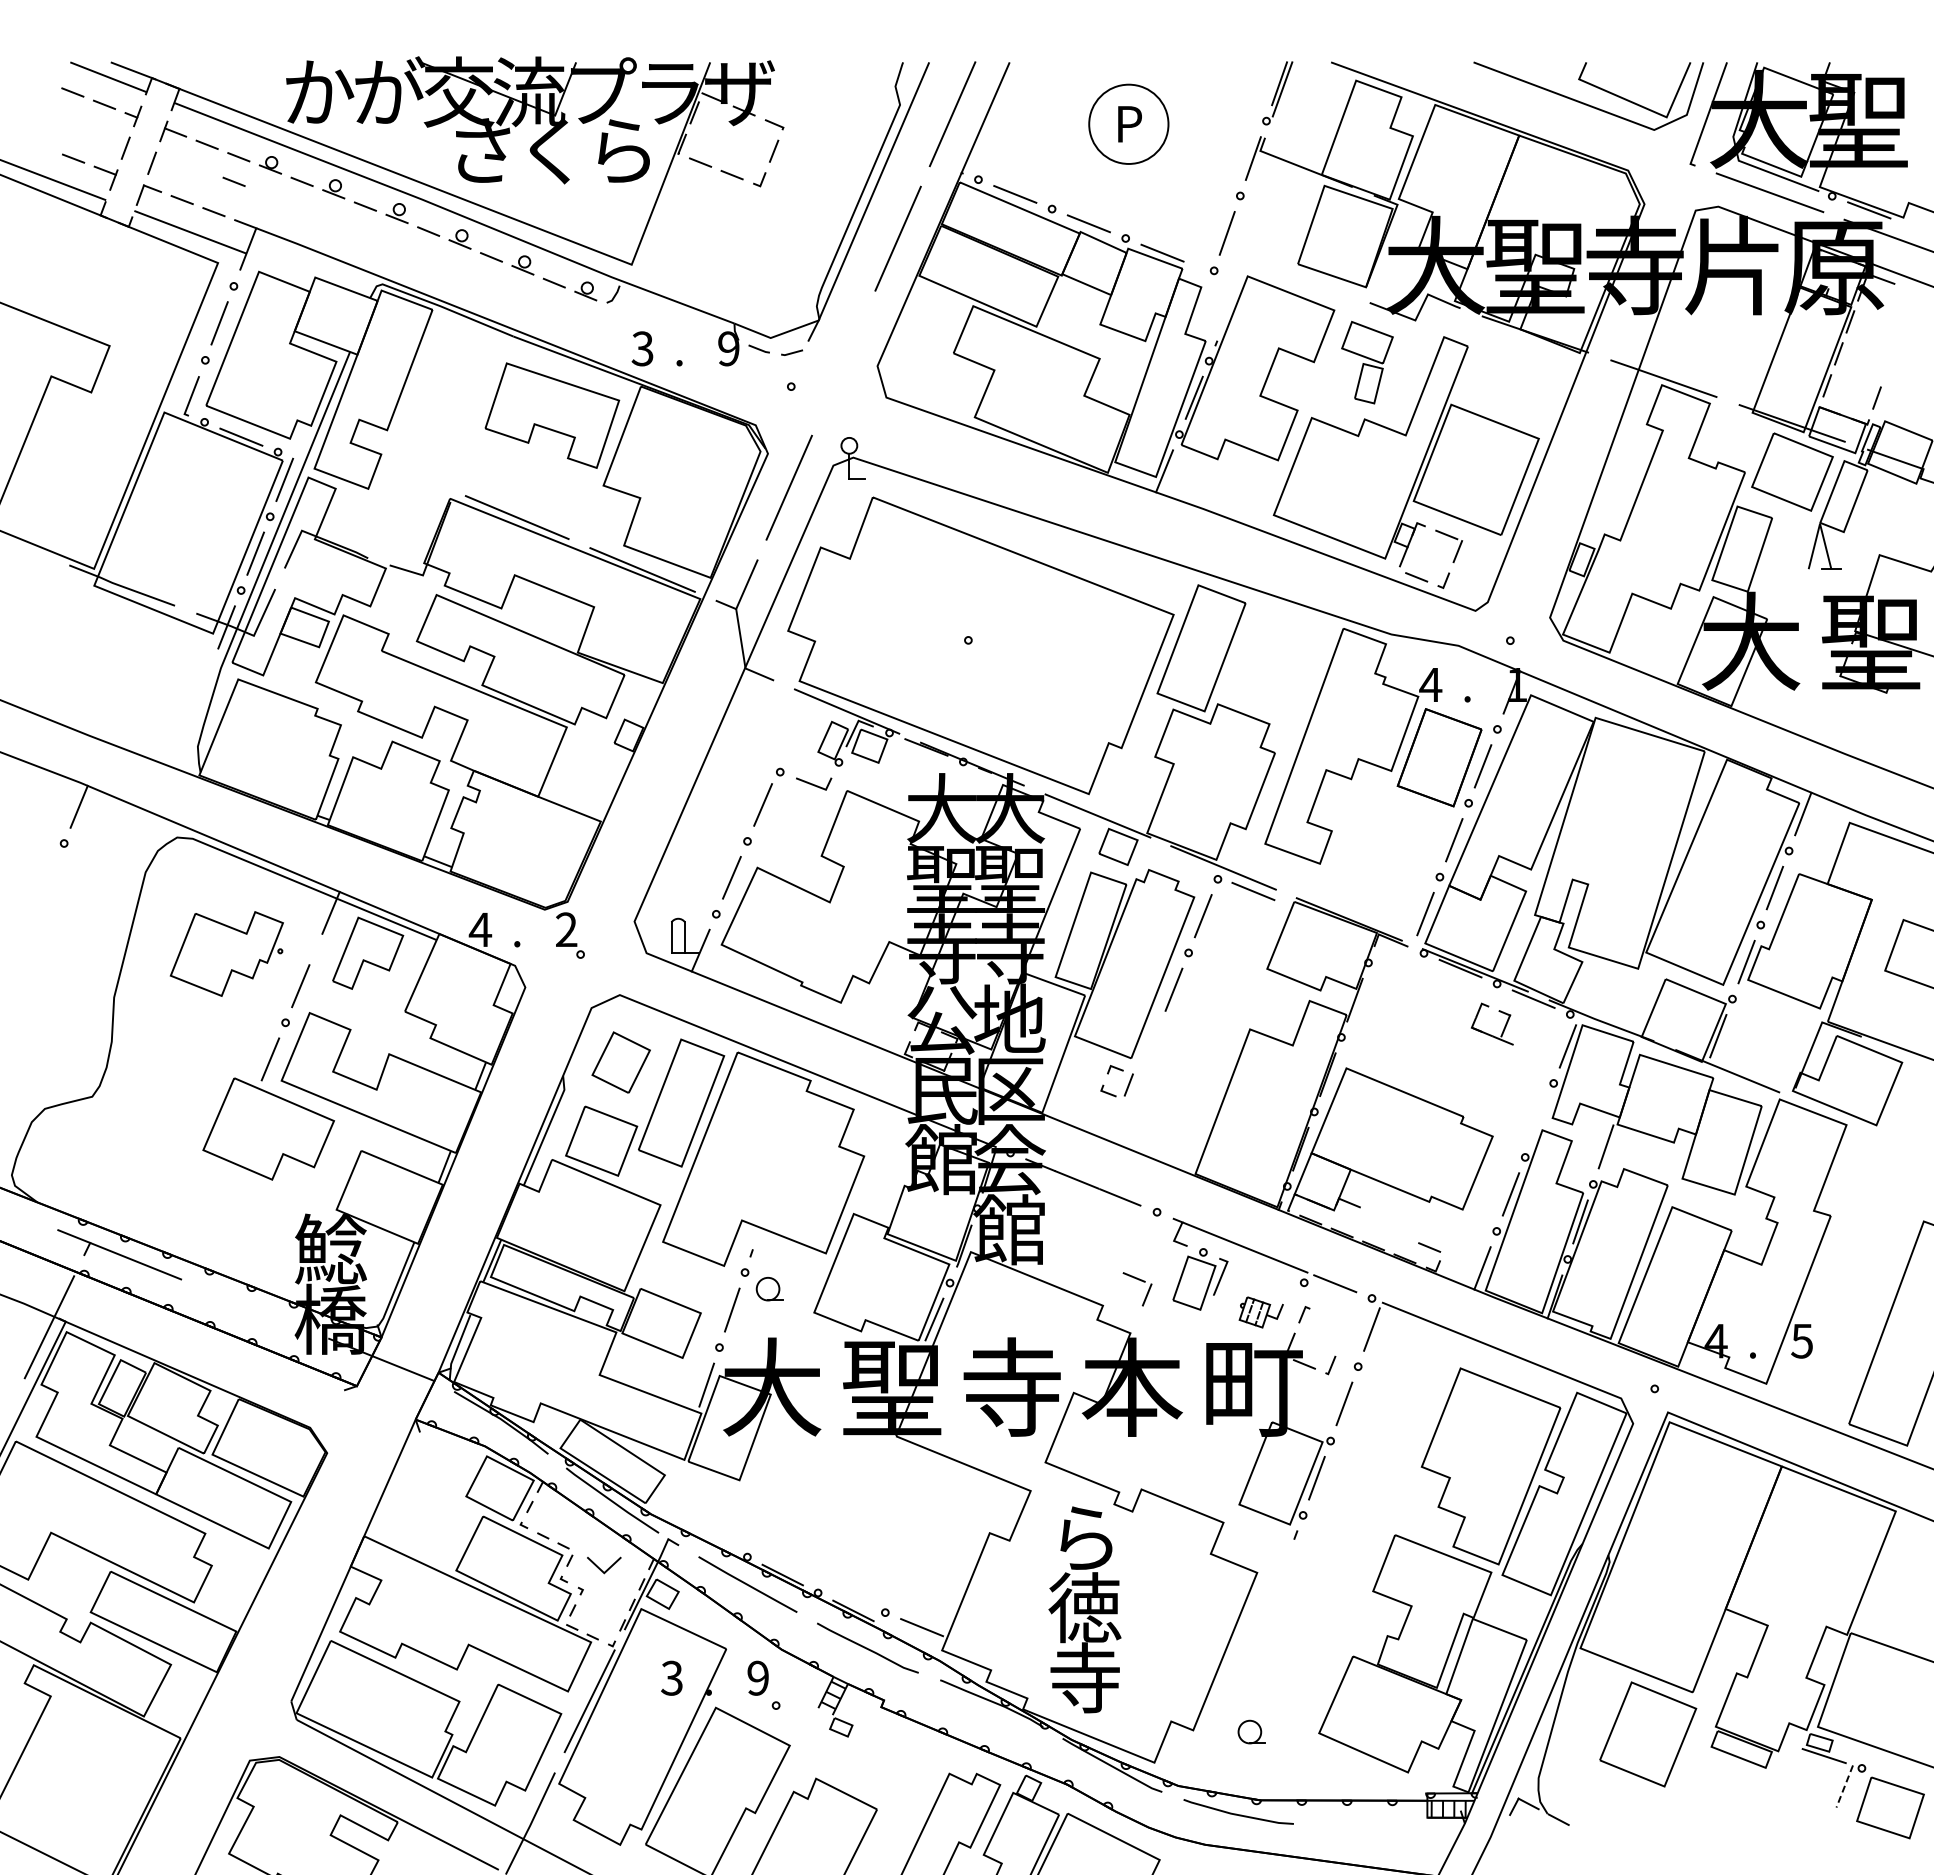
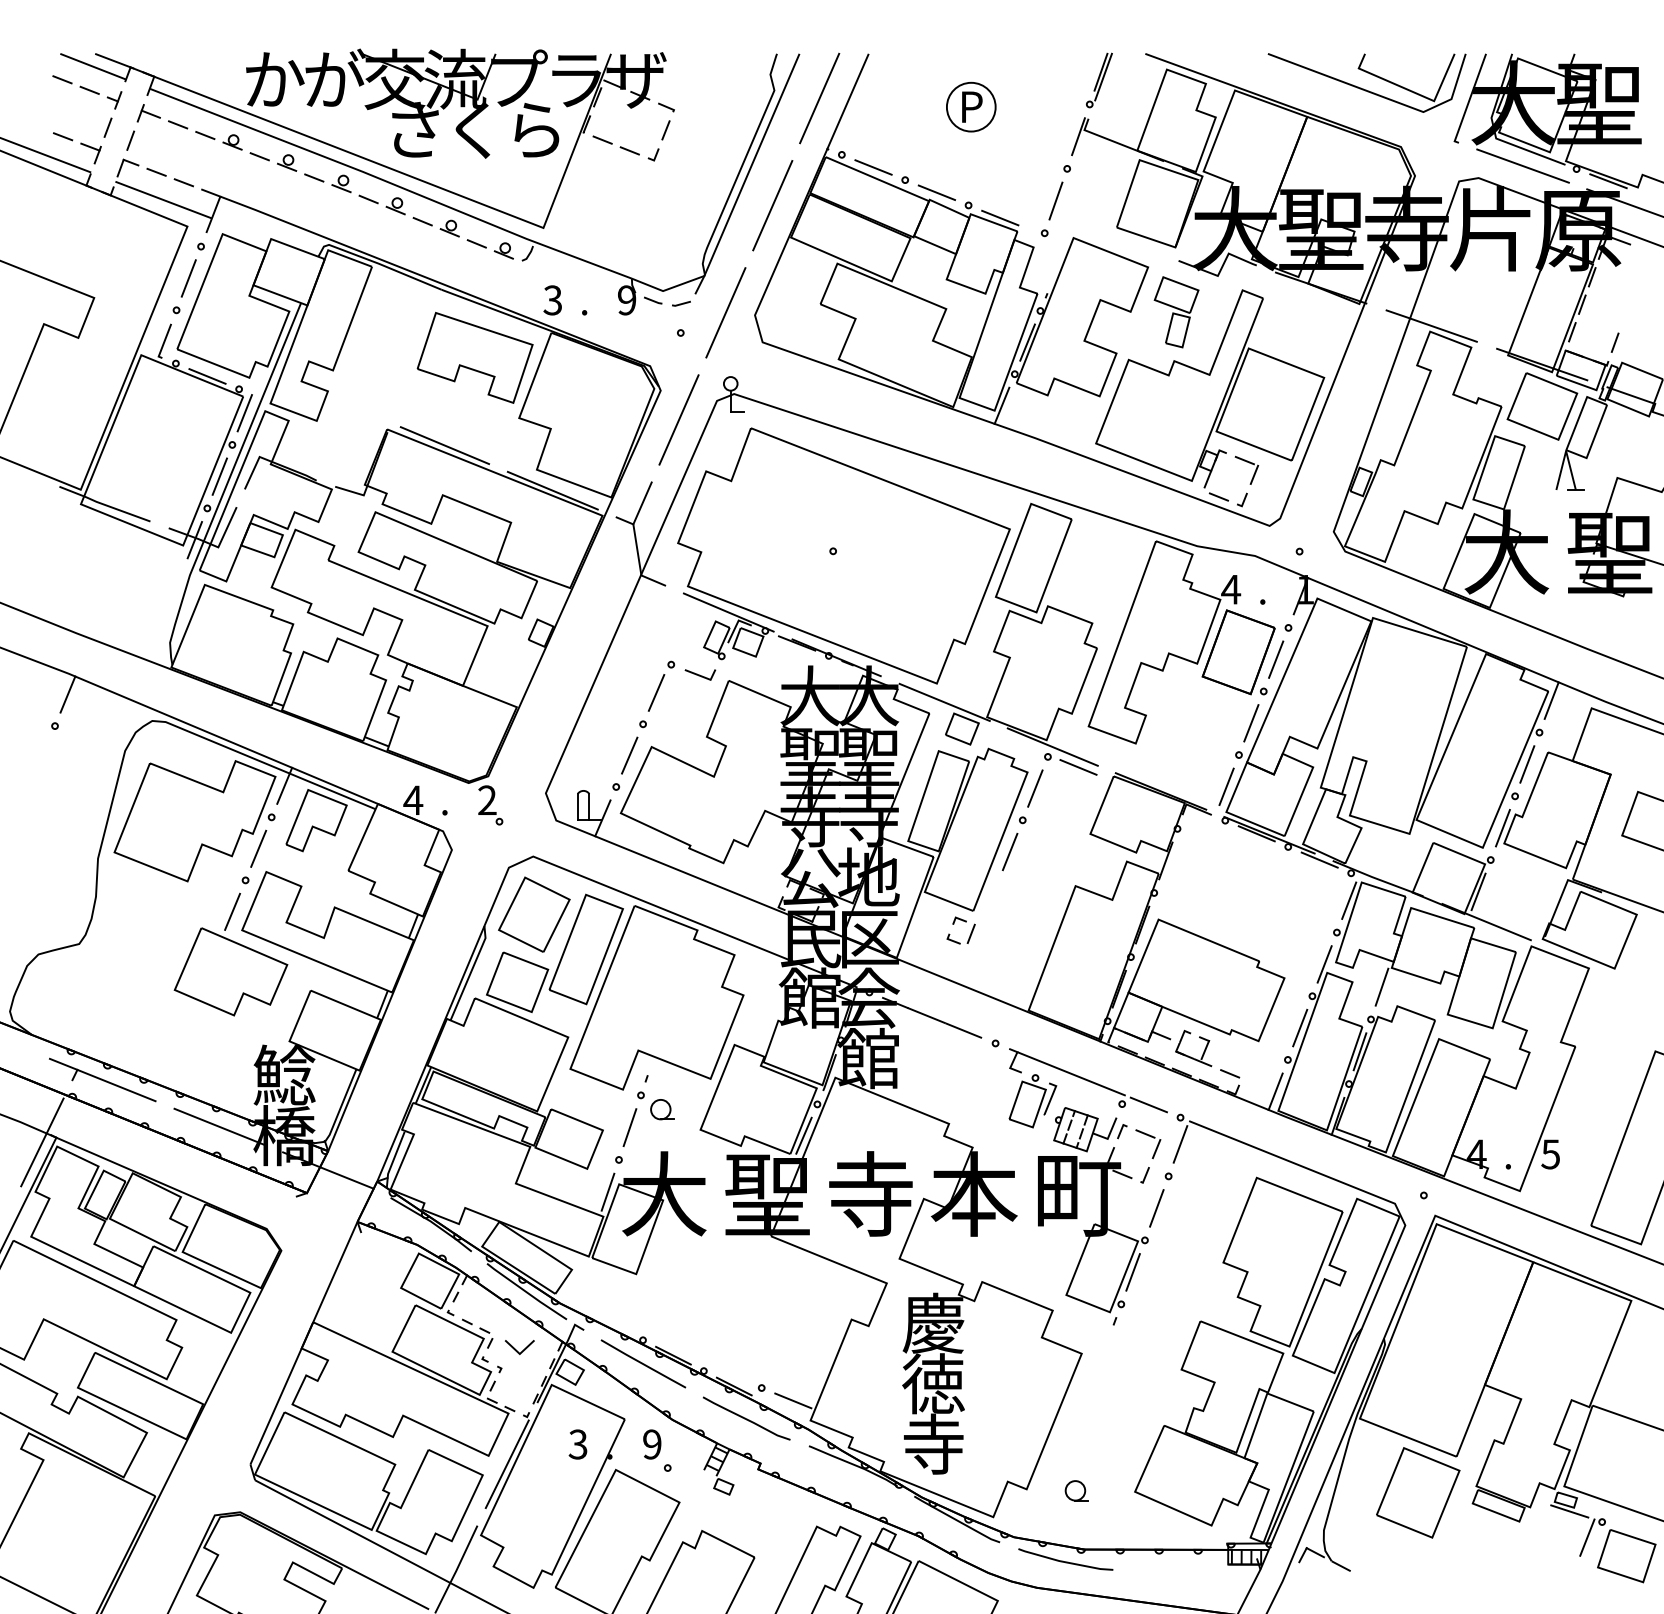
circle: (1128, 124) -> (970, 107), size x0.71
line: (233, 181) -> (200, 156), removed
line: (843, 363) -> (725, 313), added
part: (226, 953) -> (194, 820), size x1.67
part: (1486, 1032) -> (1188, 1055), moved
part: (621, 1062) -> (534, 914), size x1.43
line: (1539, 1120) -> (1324, 964), added
part: (1141, 1281) -> (1151, 1137), moved
line: (255, 1309) -> (219, 1127), added
part: (1261, 1312) -> (1085, 1129), size x1.67
text: (1084, 1537) -> (933, 1323), ら -> 慶
line: (1844, 1786) -> (1587, 1537), dashed -> solid

